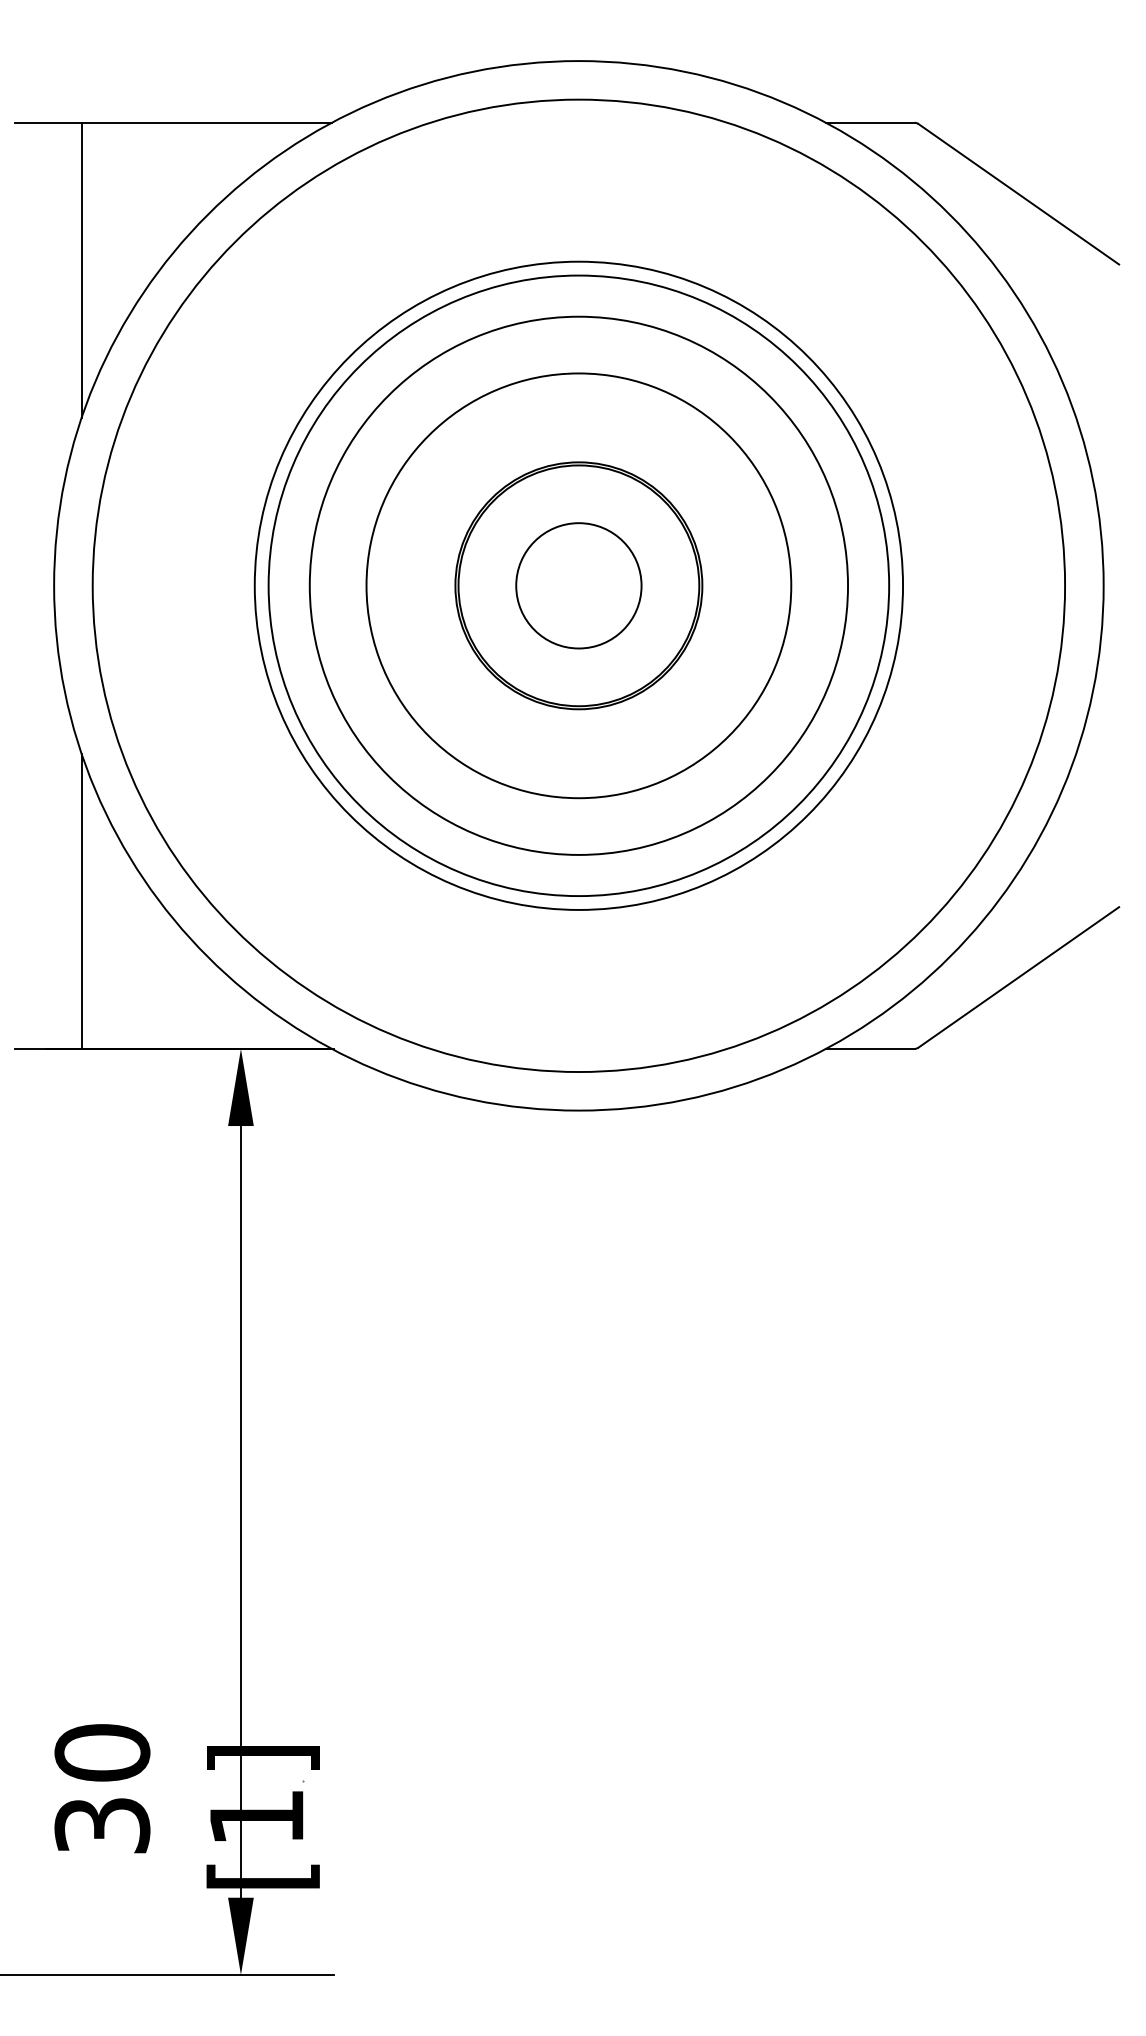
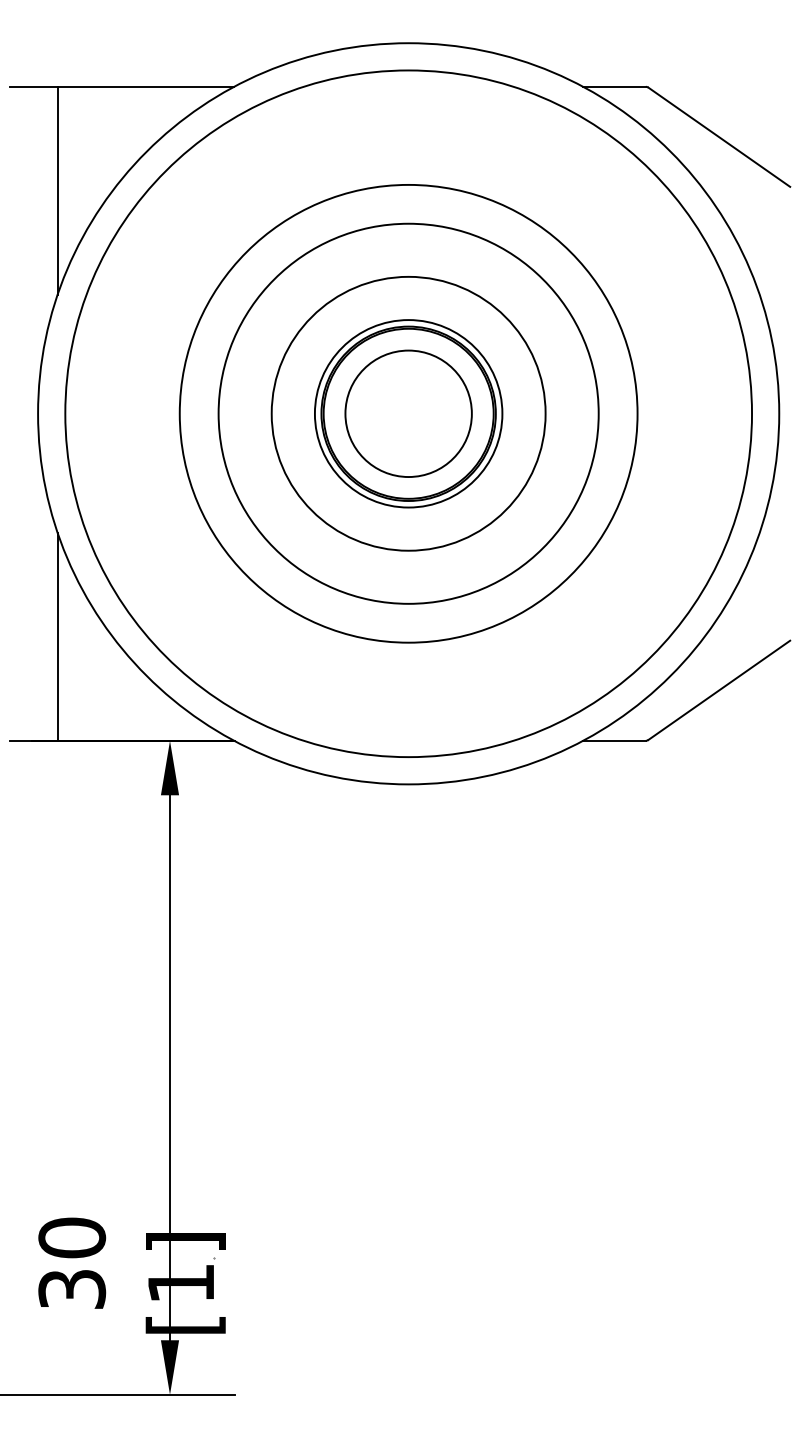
circle: (578, 585) -> (408, 413), size x0.62
circle: (578, 585) -> (408, 413), size x0.62
circle: (578, 585) -> (408, 413), size x1.43

